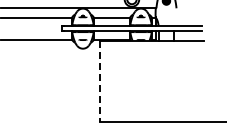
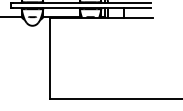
line: (100, 81) -> (50, 58), dashed -> solid

